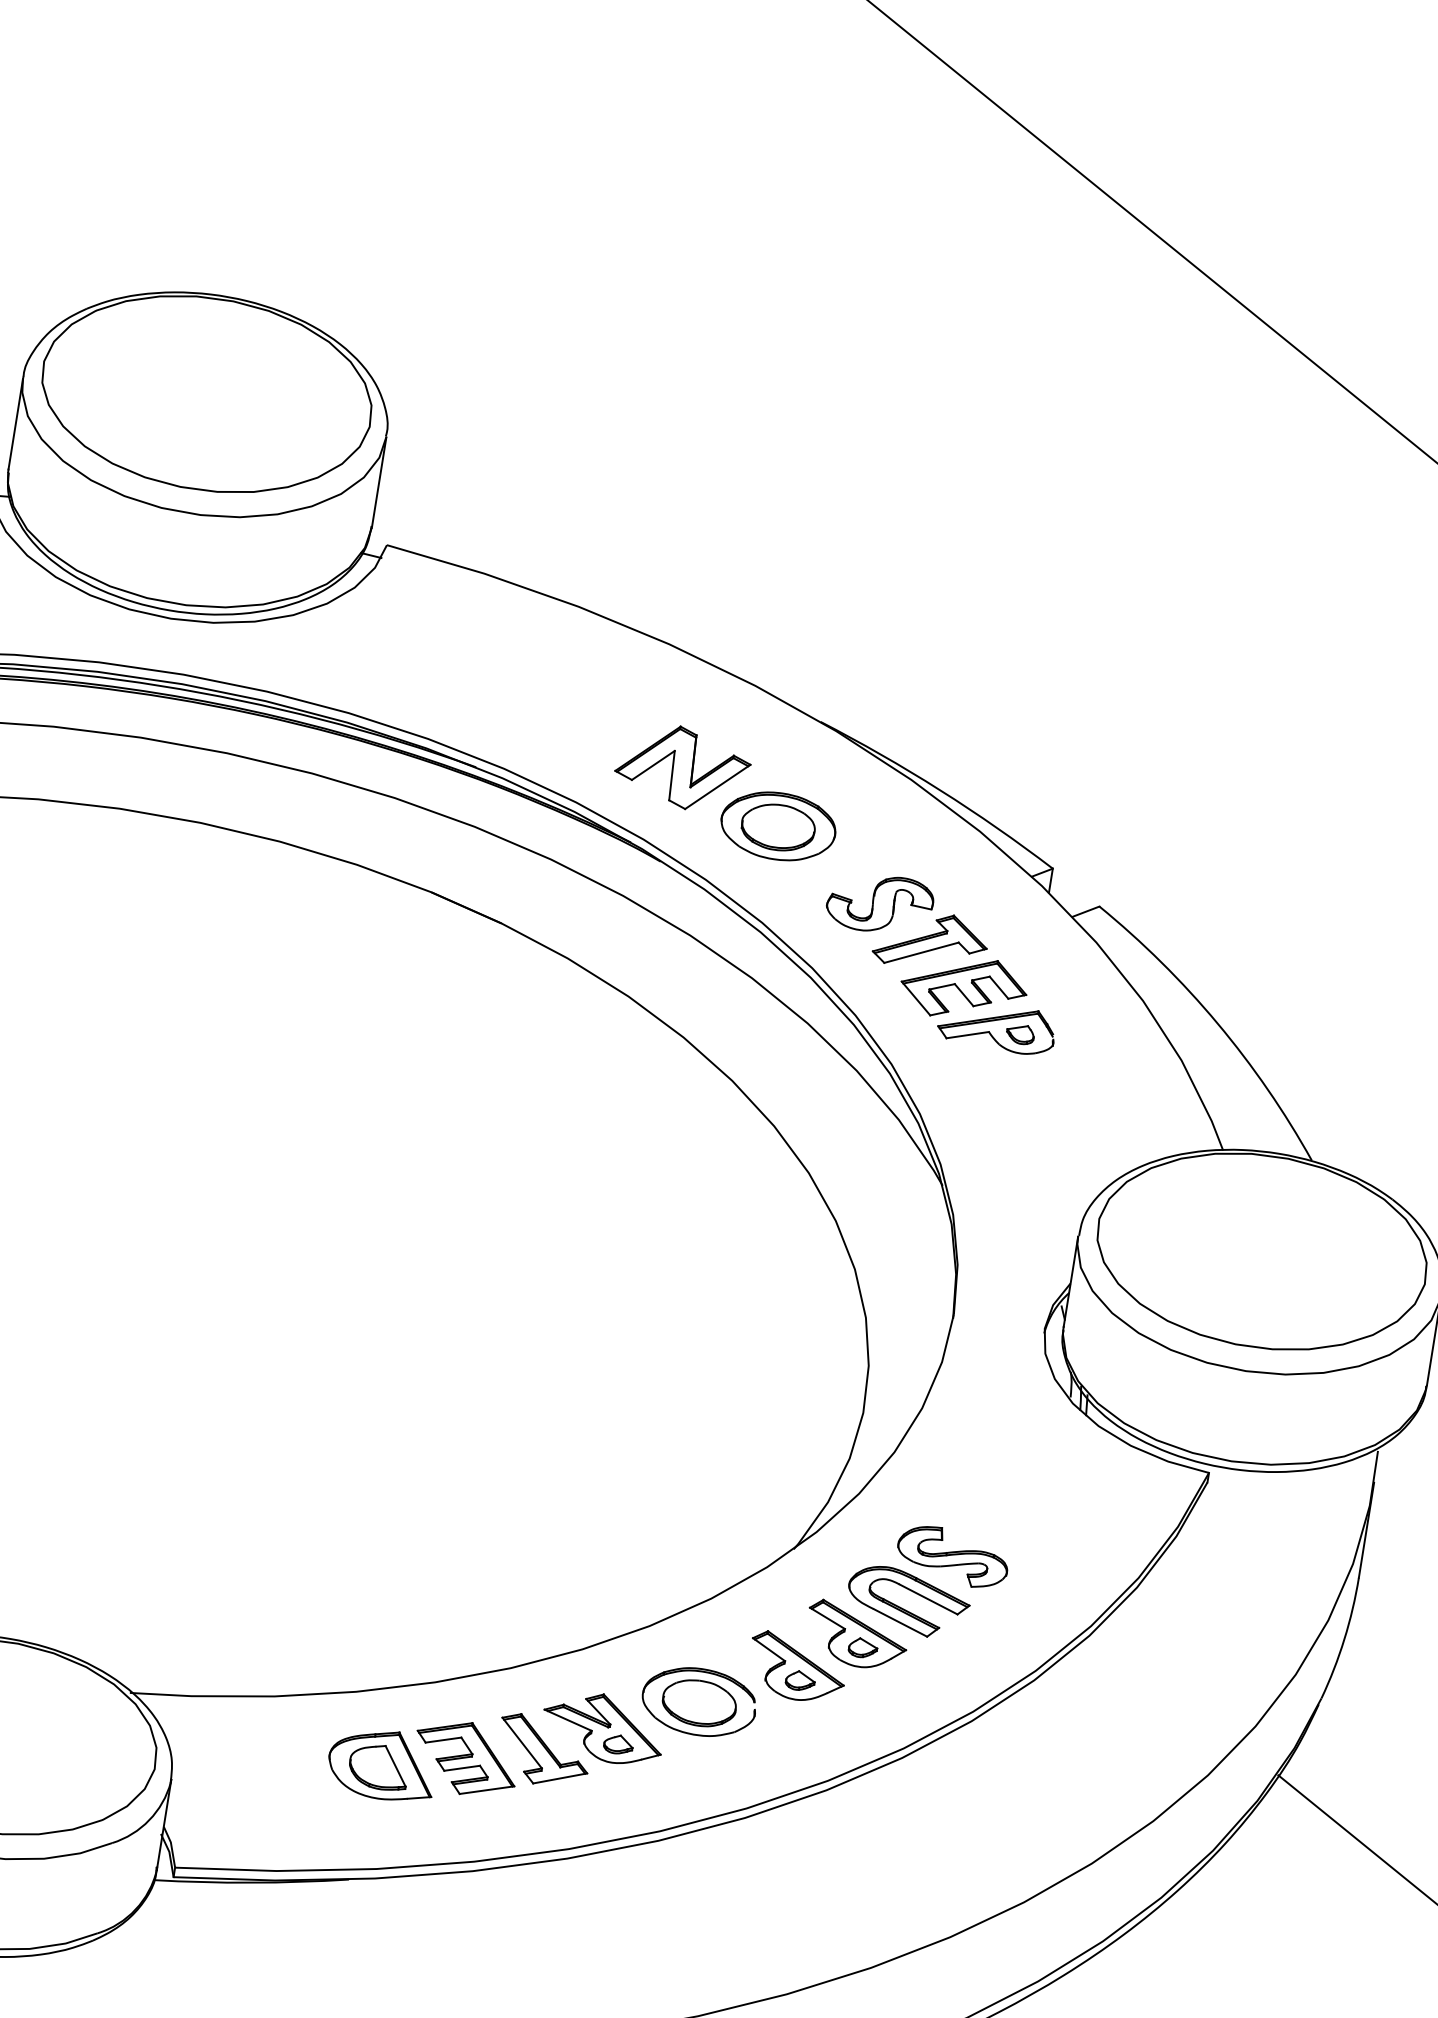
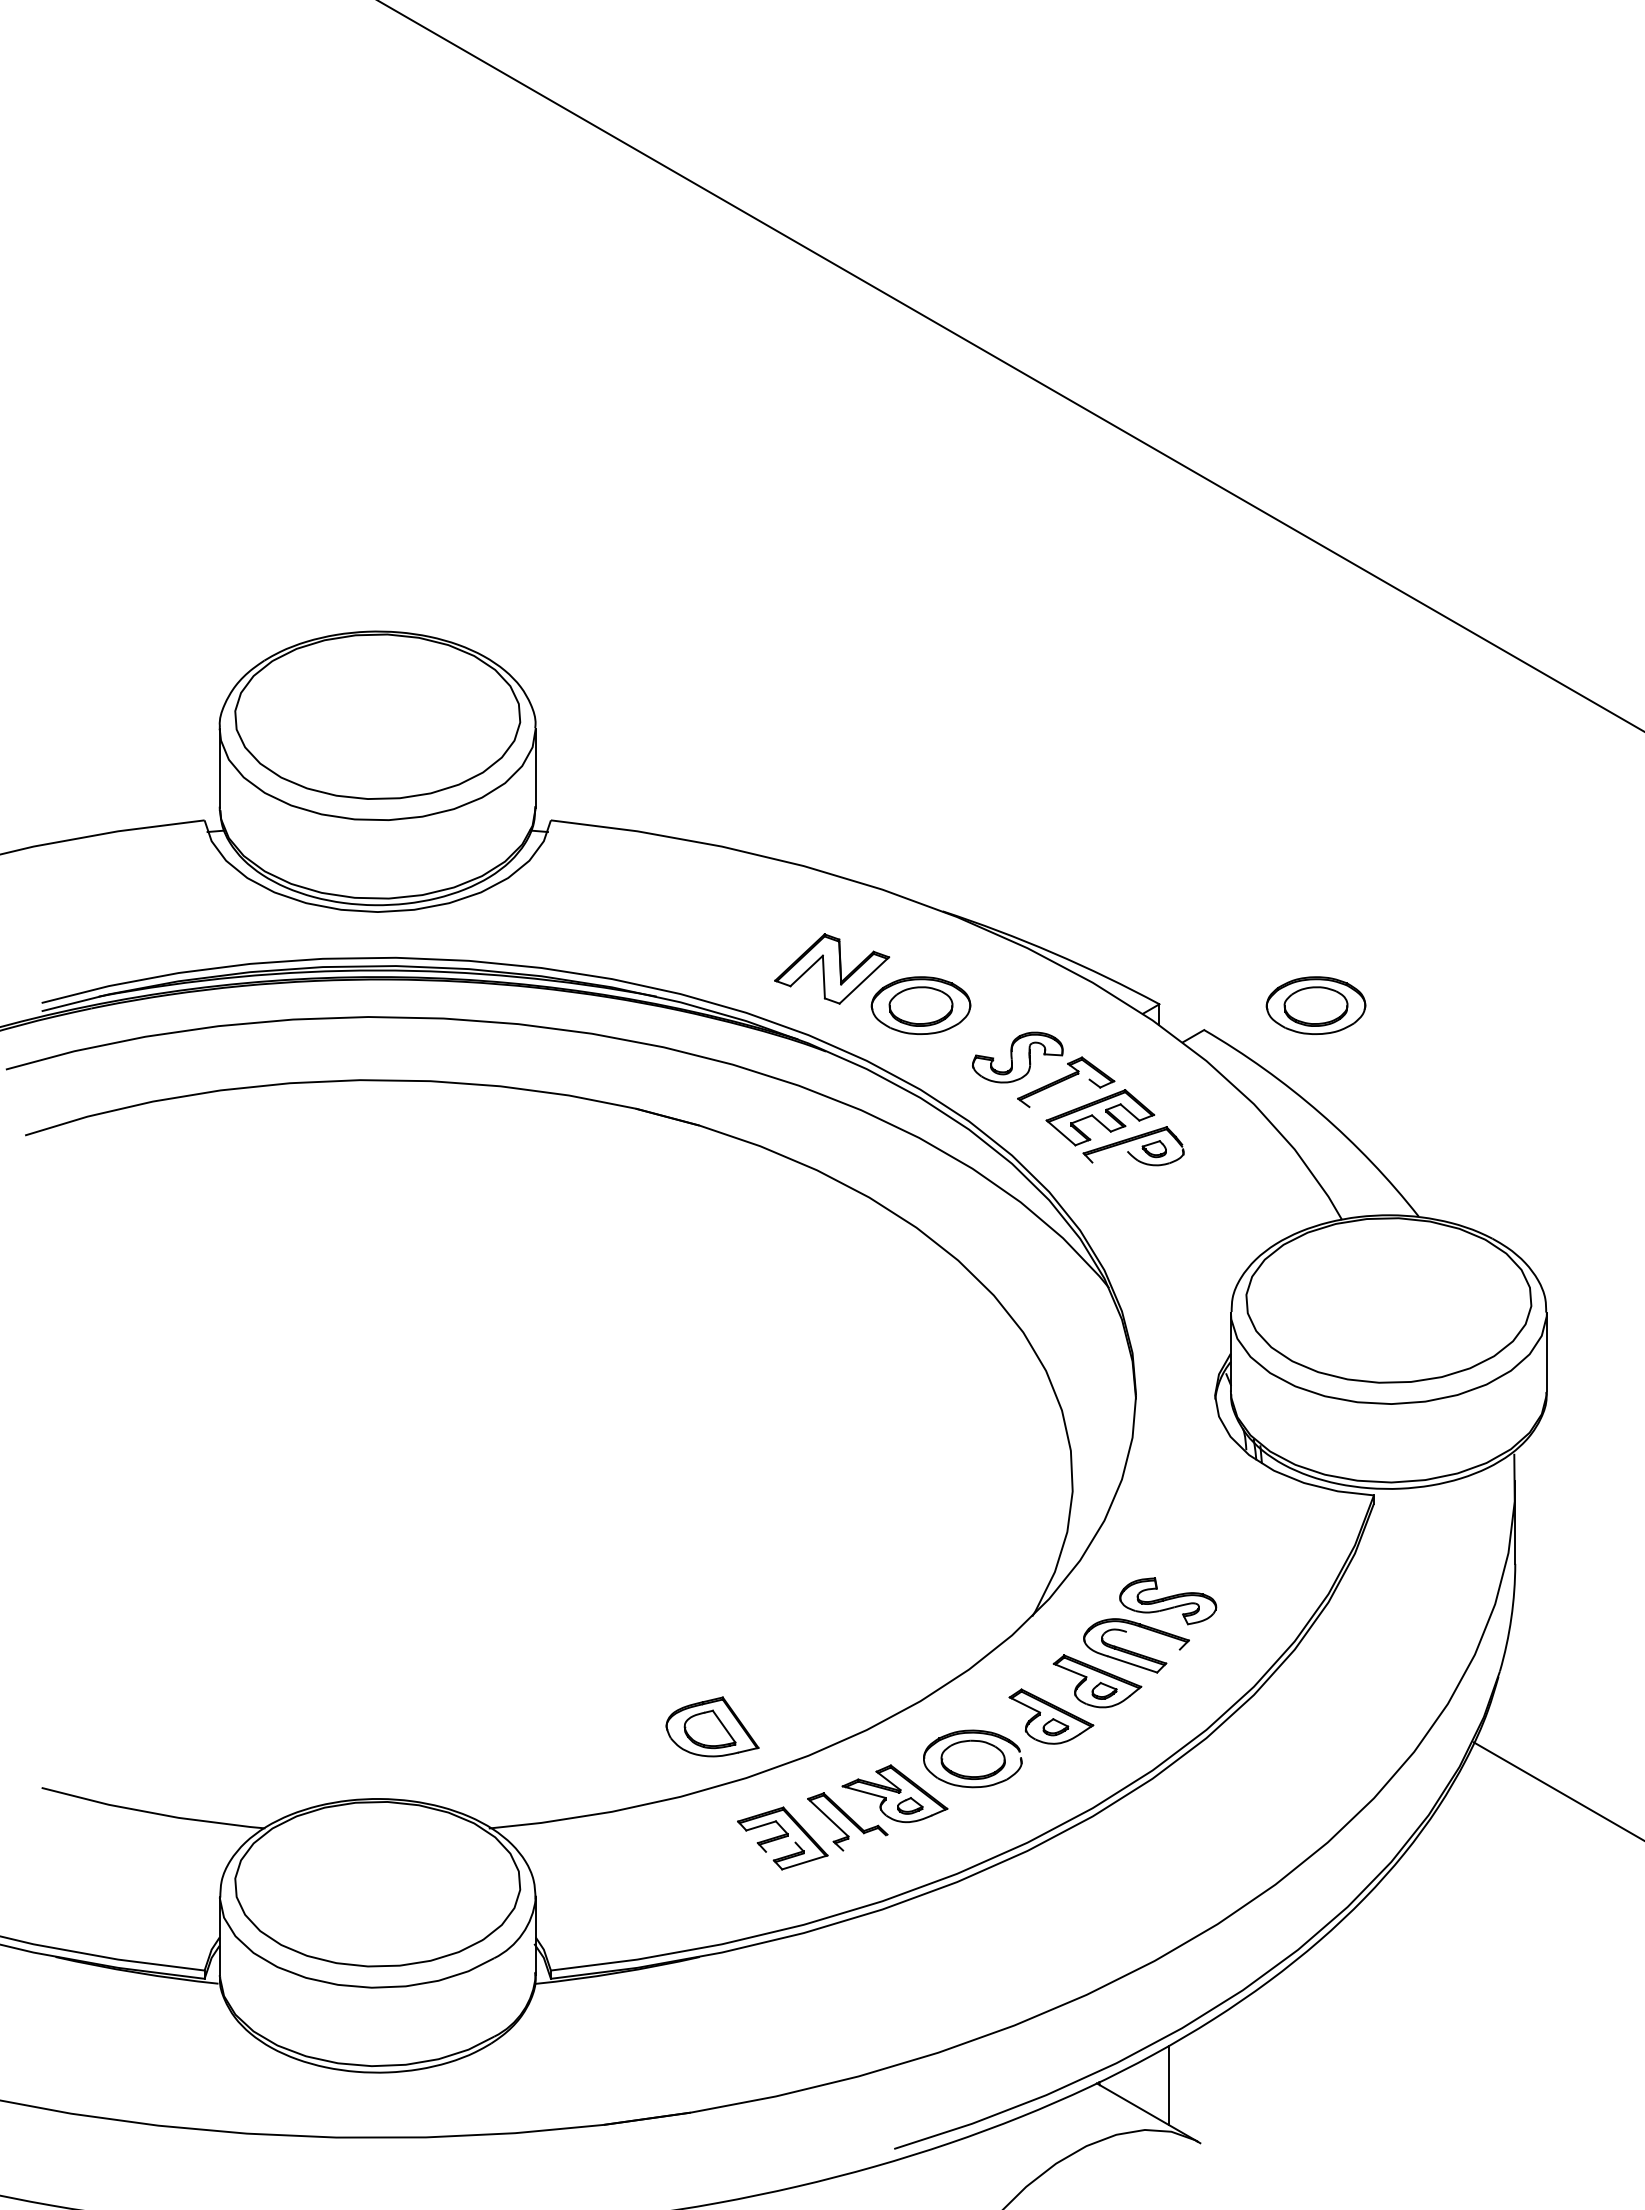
part: (1232, 898) -> (1315, 1005), added
line: (921, 952) -> (1059, 1093), removed
line: (967, 1034) -> (1109, 1156), removed
line: (927, 1598) -> (1152, 1640), removed
part: (382, 1764) -> (712, 1726), moved
line: (461, 1767) -> (780, 1846), removed
line: (560, 1778) -> (865, 1842), removed

